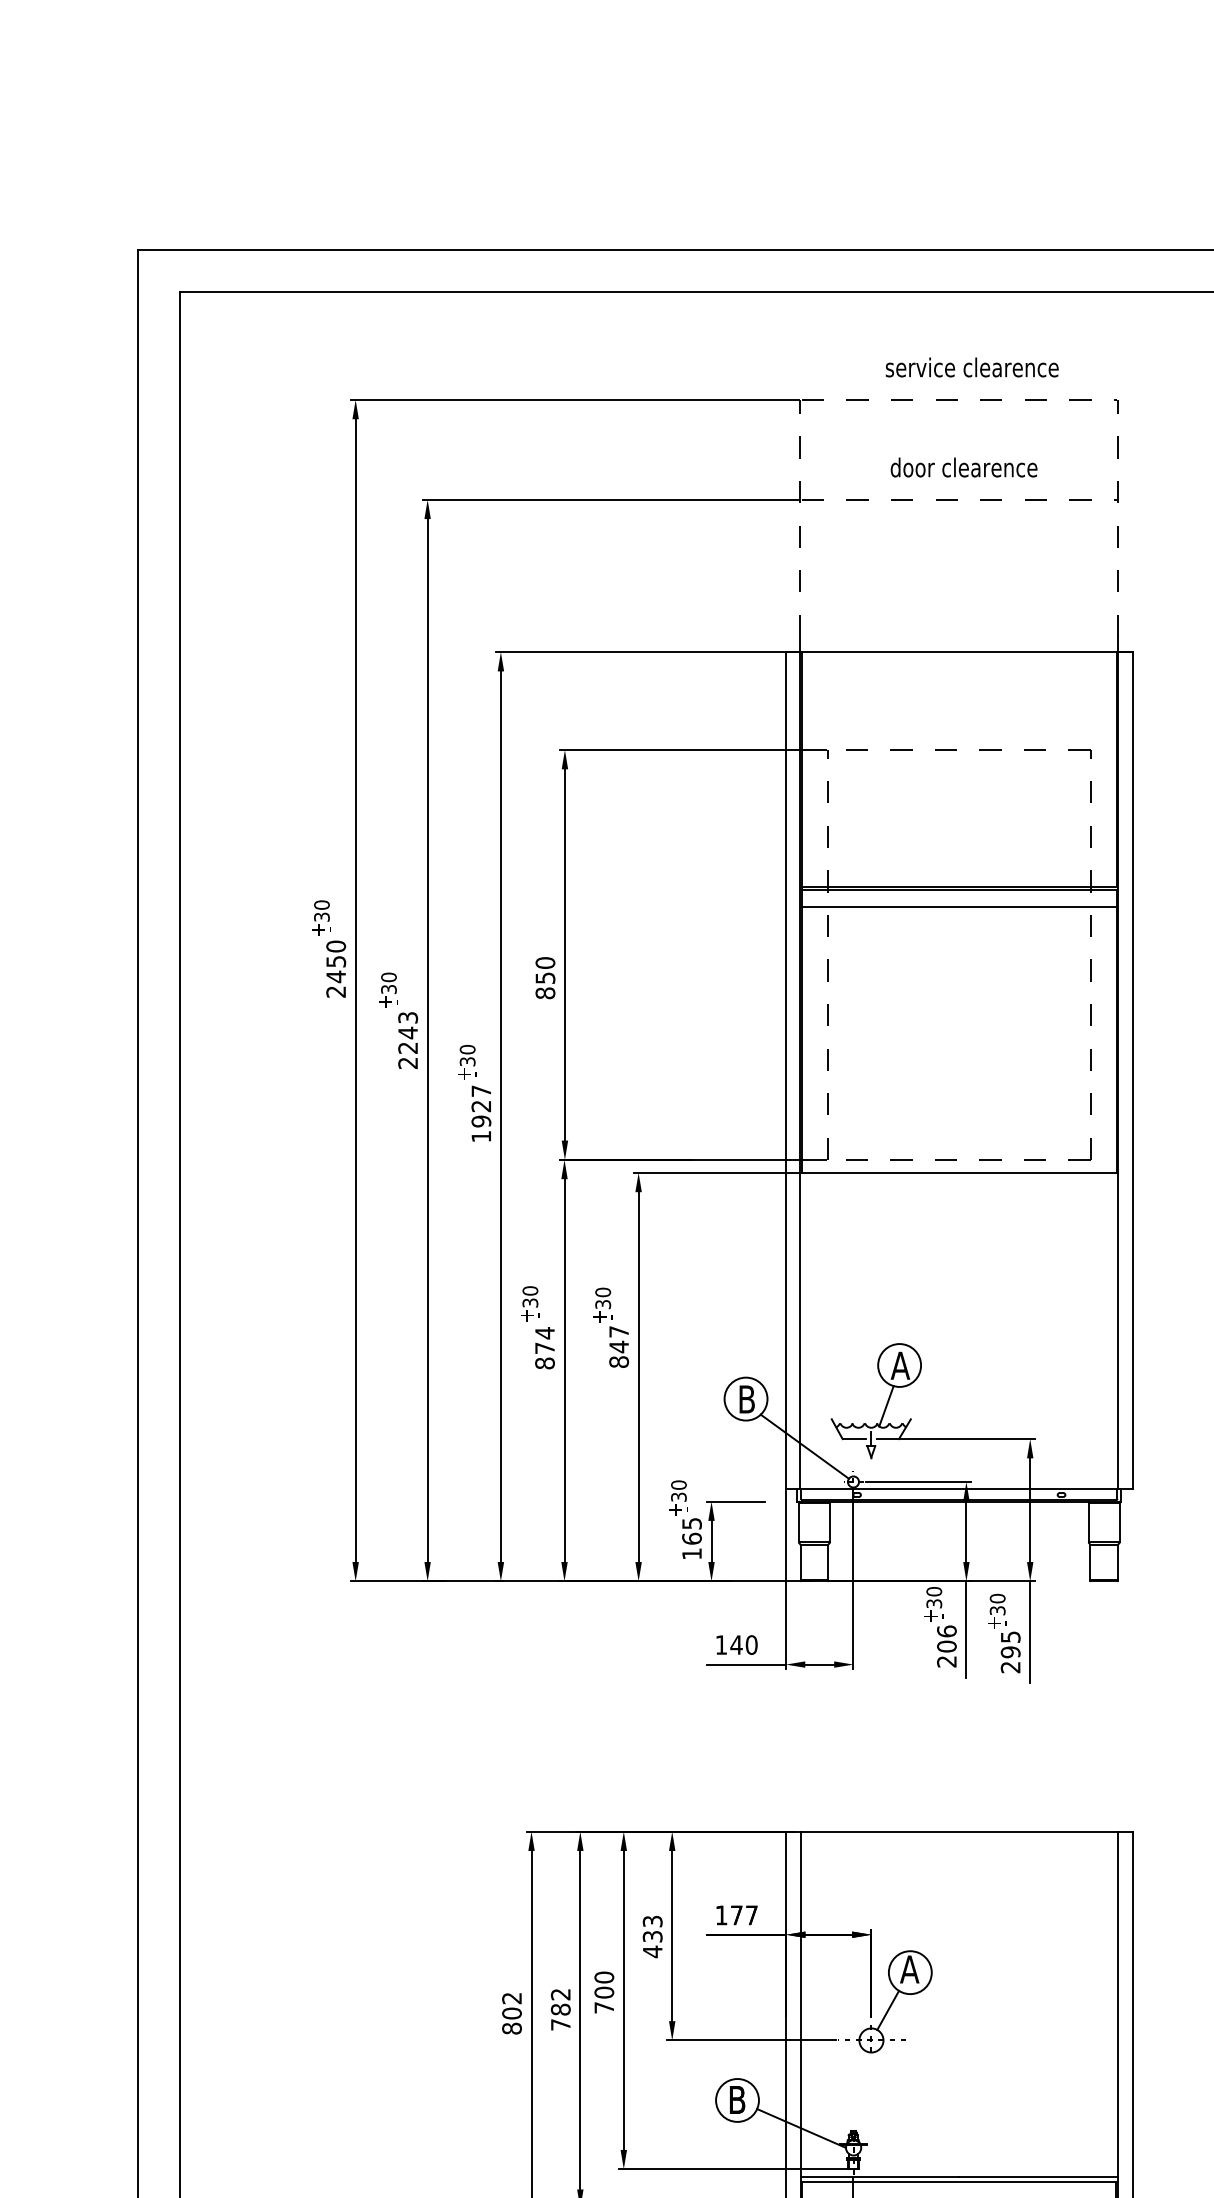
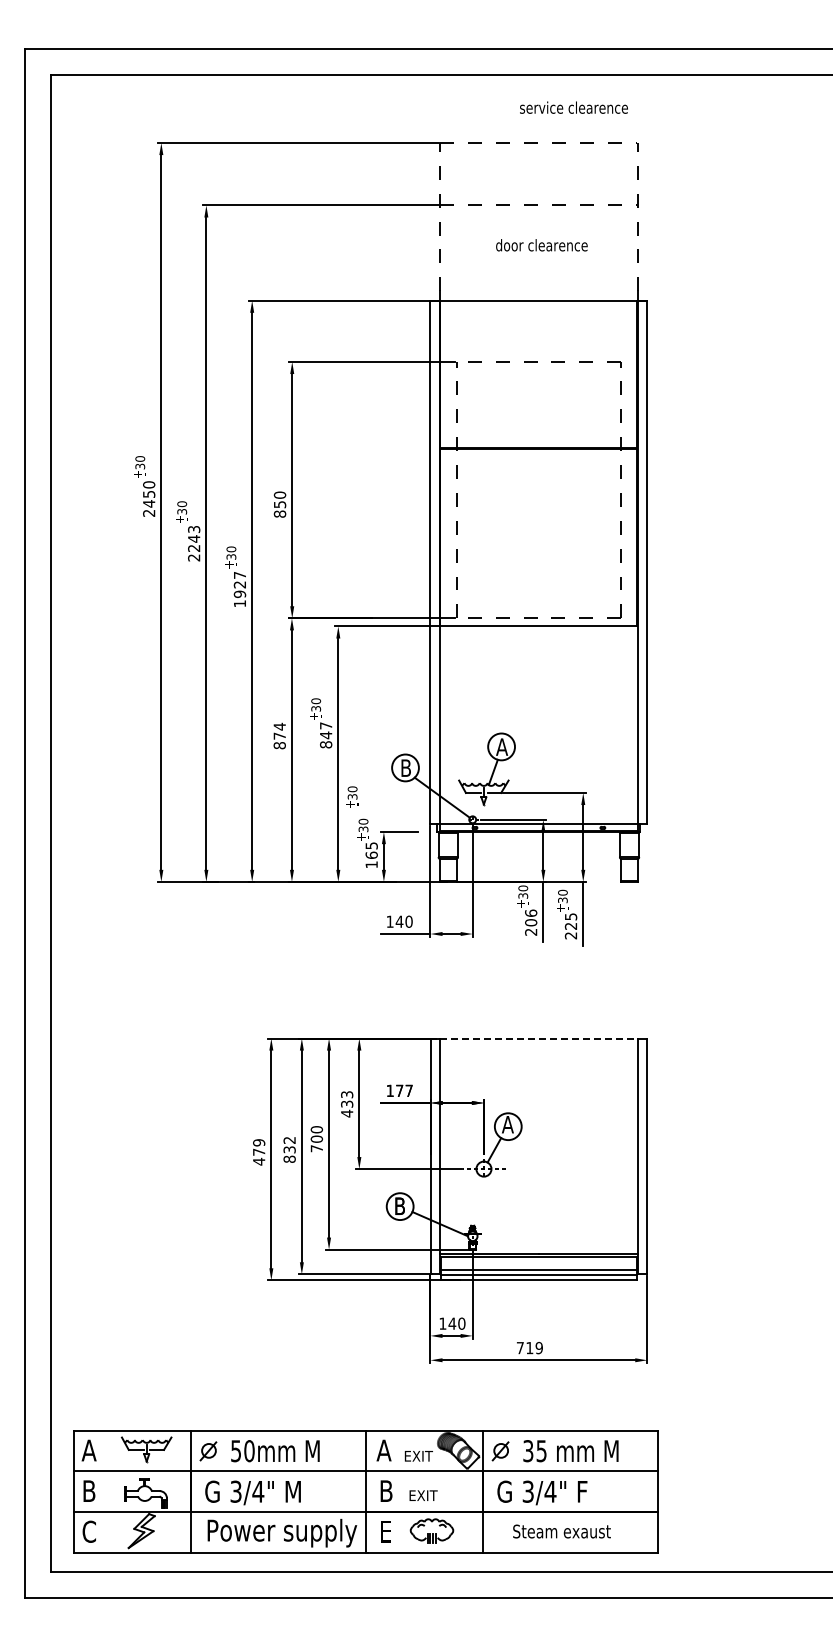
text: (971, 367) -> (573, 107), moved
text: (963, 467) -> (541, 245), moved
line: (958, 905) -> (538, 459), removed
text: (530, 1302) -> (352, 796), moved
text: (1011, 1650) -> (571, 925), 295 -> 225
line: (960, 1831) -> (539, 1038), solid -> dashed
text: (512, 2013) -> (259, 1152), 802 -> 479
text: (560, 2017) -> (289, 1154), 782 -> 832

